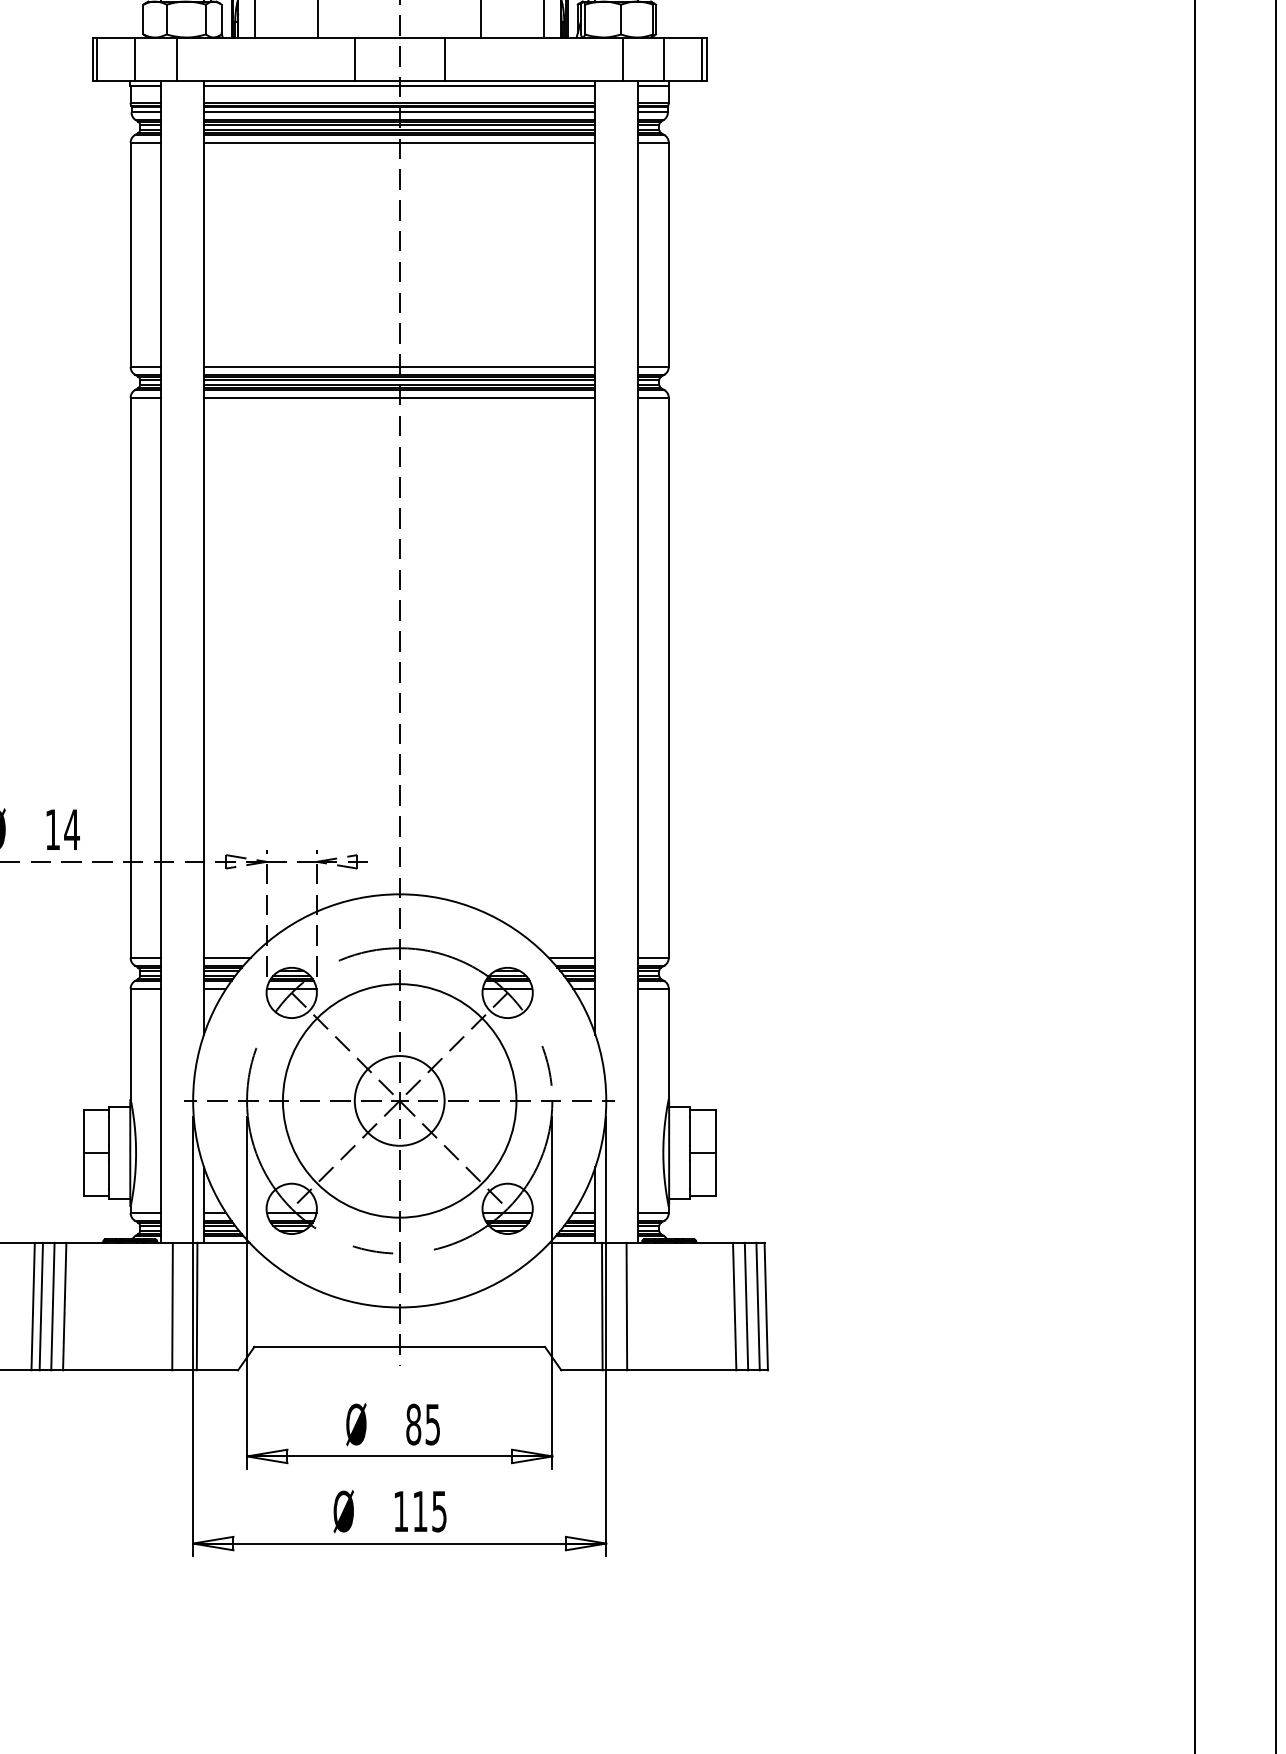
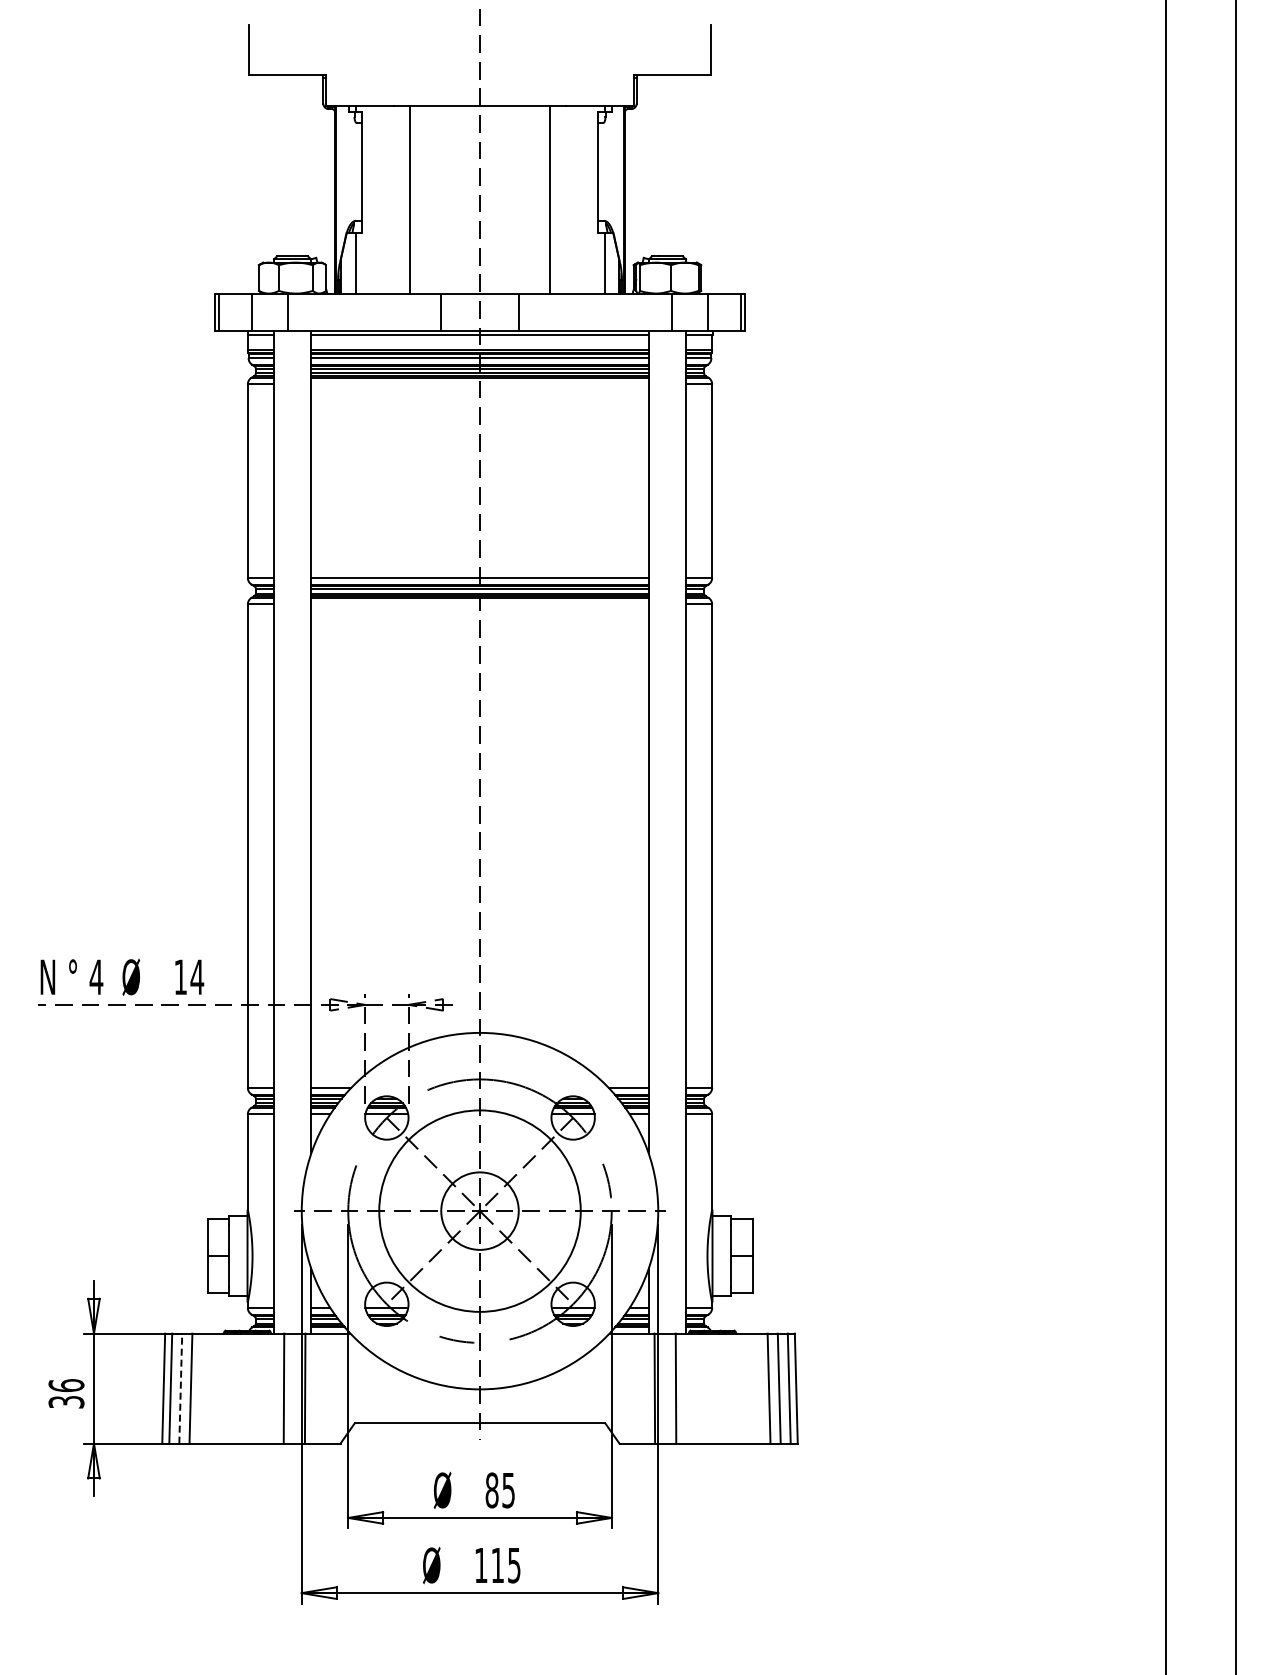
line: (399, 142) -> (479, 384), removed
line: (399, 397) -> (479, 604), removed
line: (52, 1306) -> (180, 1388), solid -> dashed

